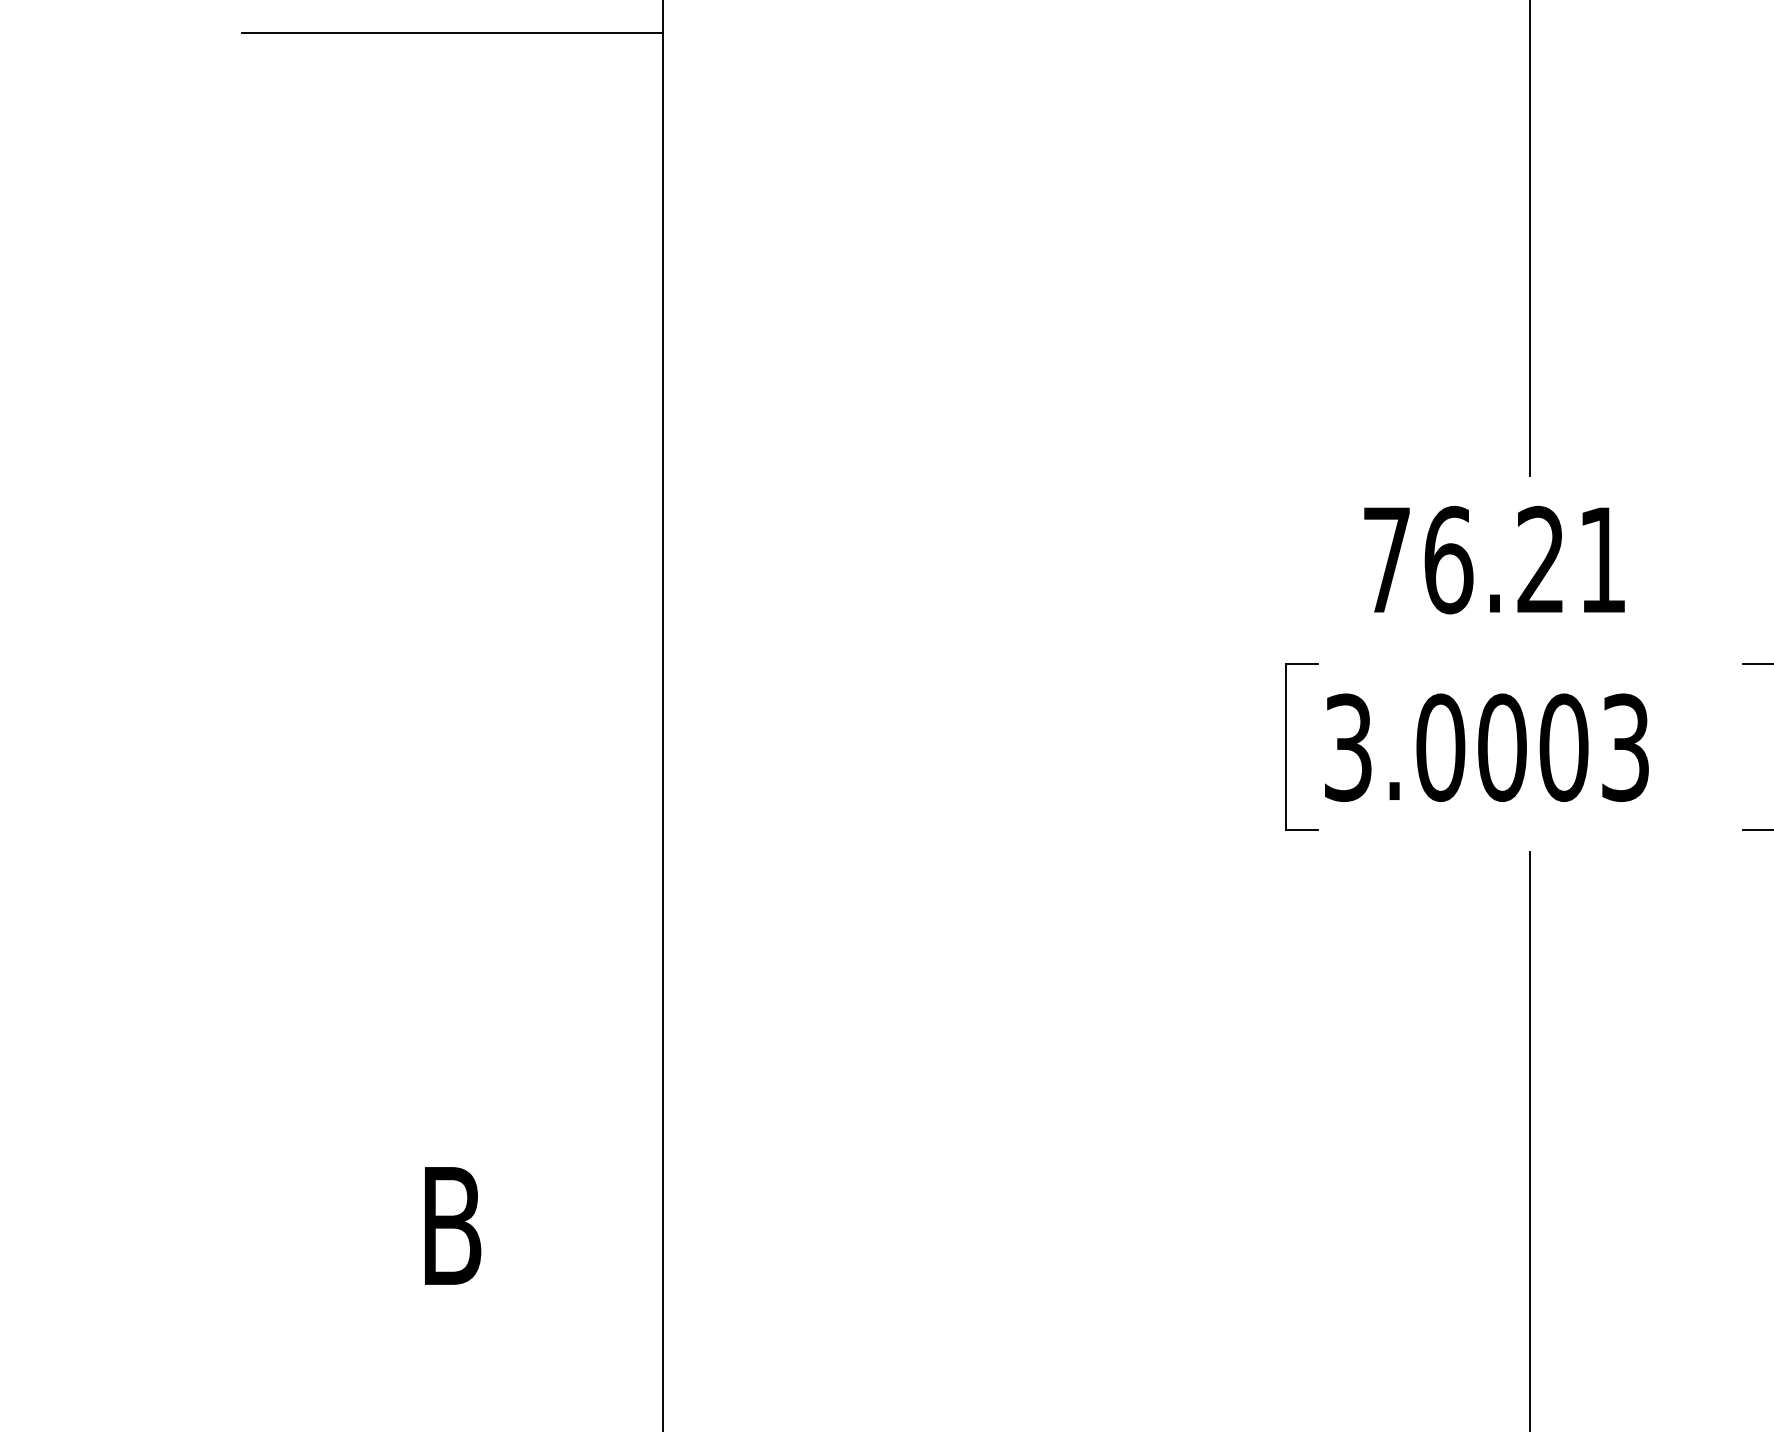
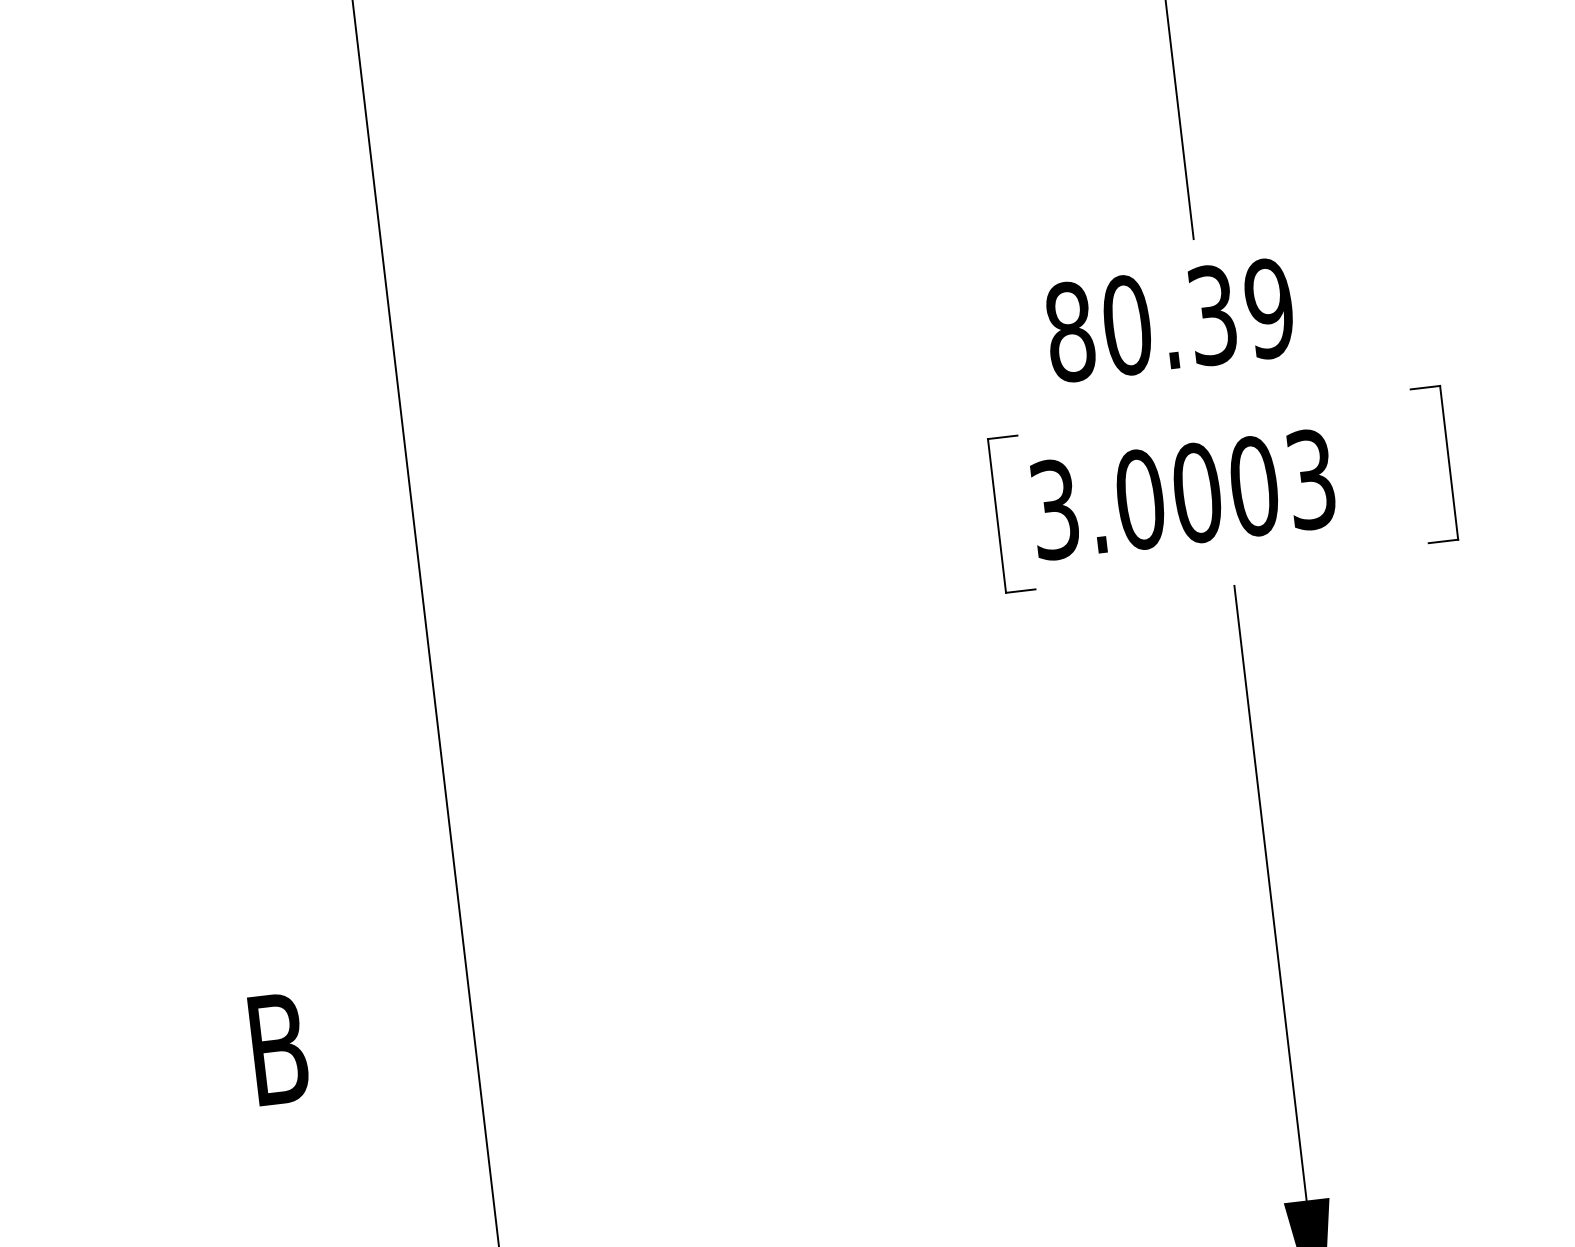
text: (1494, 559) -> (1169, 319), 76.21 -> 80.39

